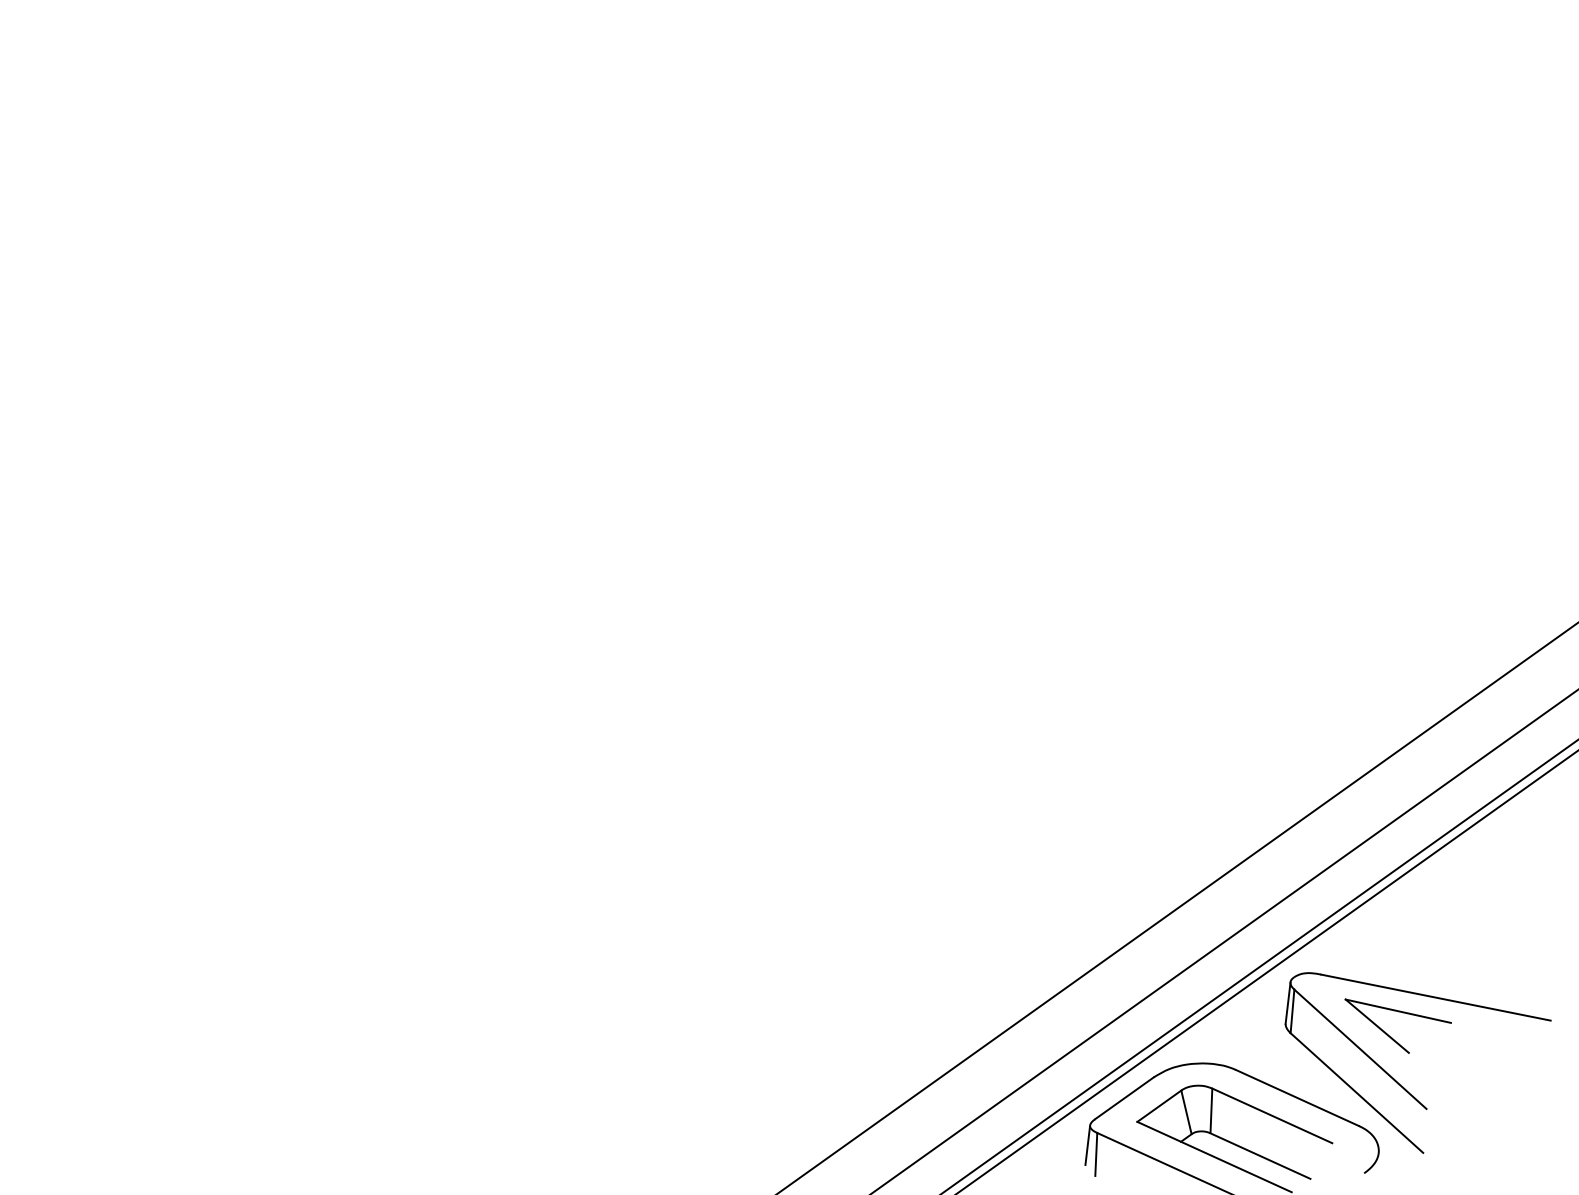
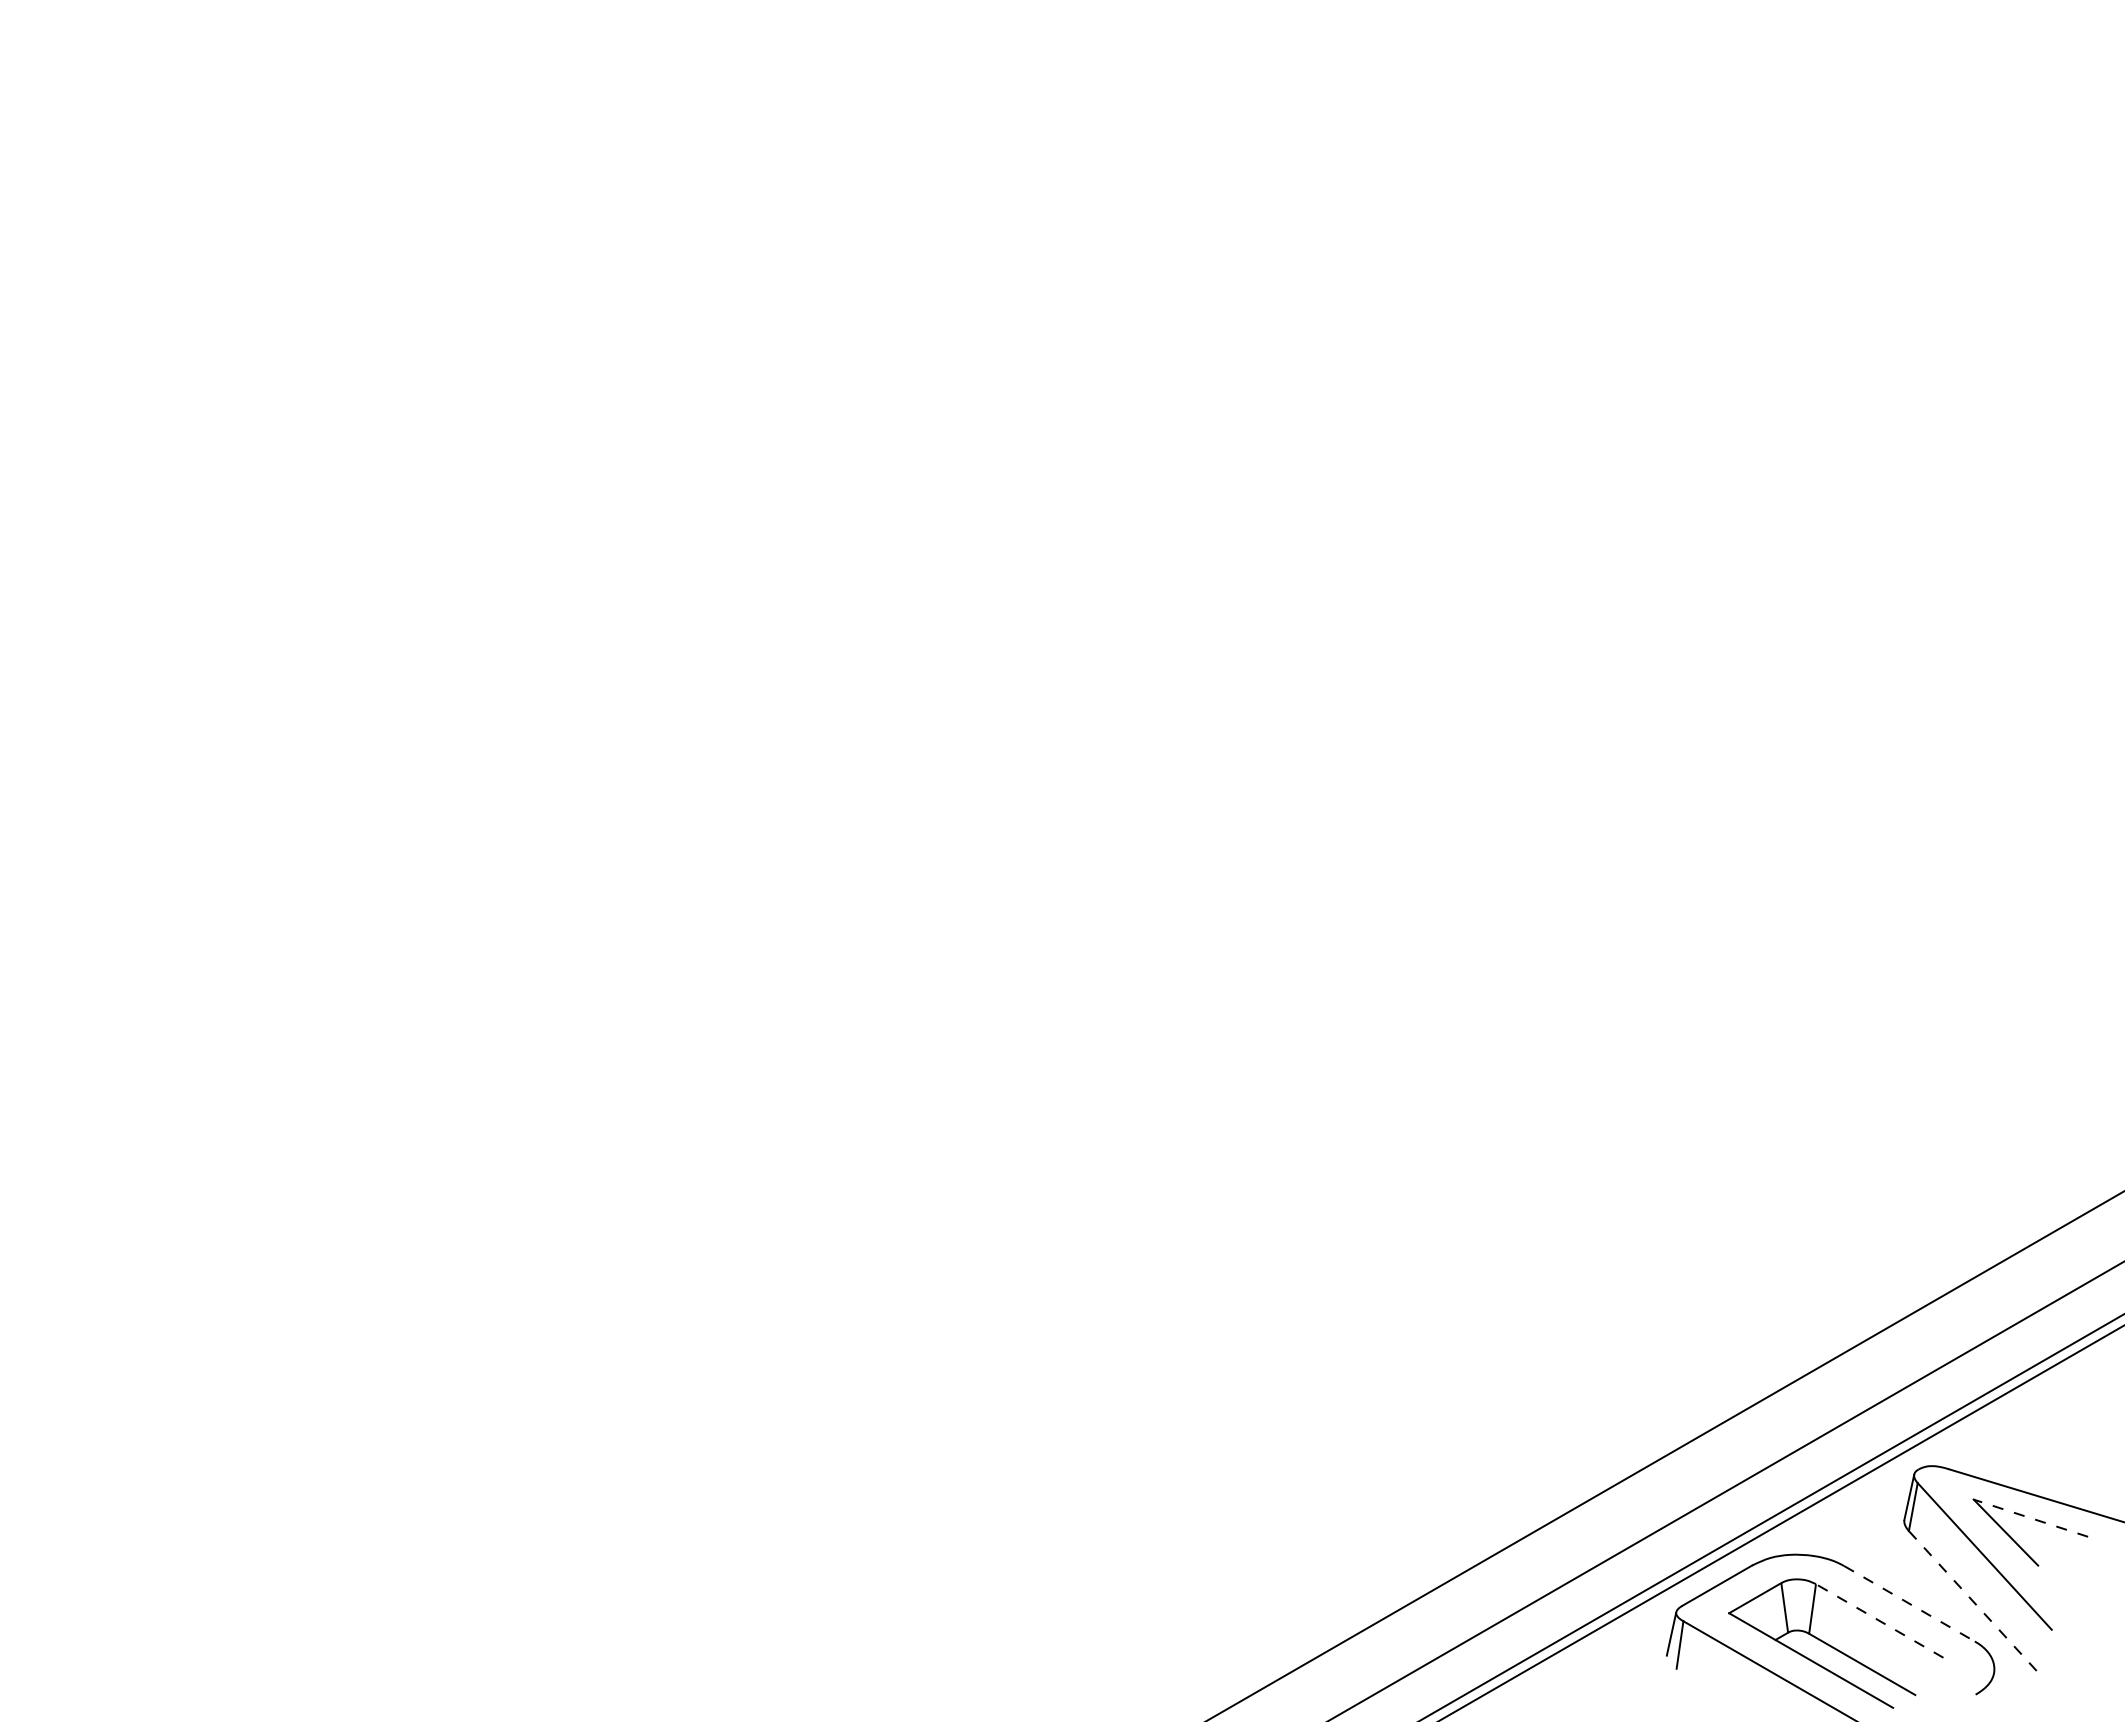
line: (1397, 1011) -> (2030, 1518), solid -> dashed
line: (1357, 1092) -> (1976, 1604), solid -> dashed
line: (1297, 1098) -> (1909, 1604), solid -> dashed
line: (1272, 1115) -> (1879, 1620), solid -> dashed

